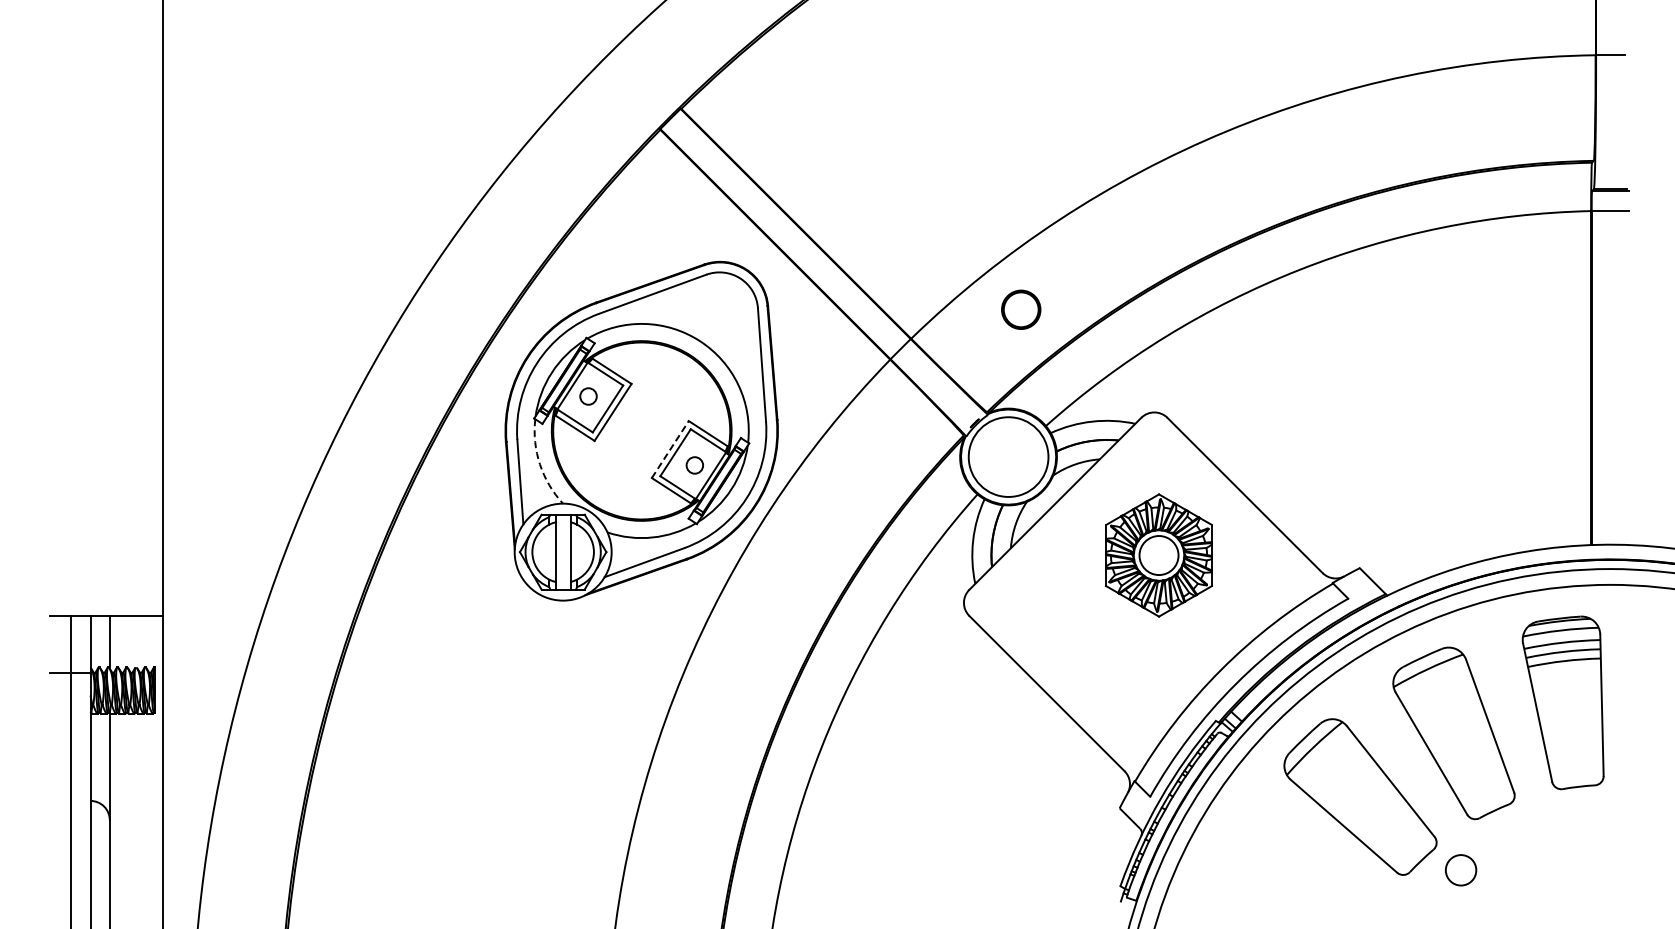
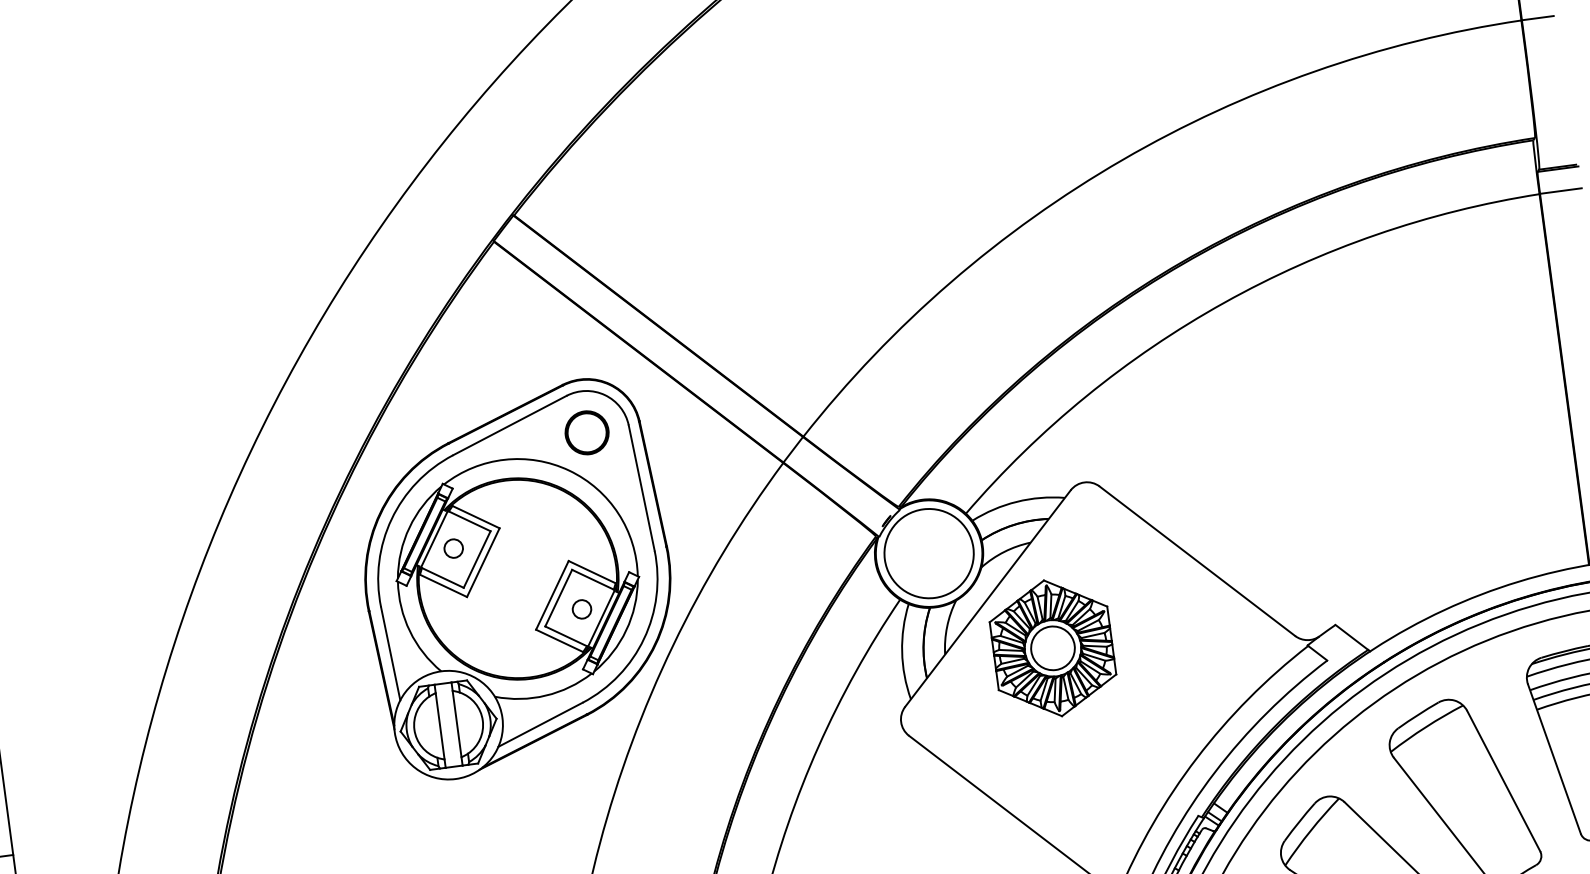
part: (1021, 309) -> (587, 432), moved
line: (670, 449) -> (552, 595), dashed -> solid
arc: (539, 464) -> (409, 631), dashed -> solid
part: (1158, 555) -> (1052, 648), moved

